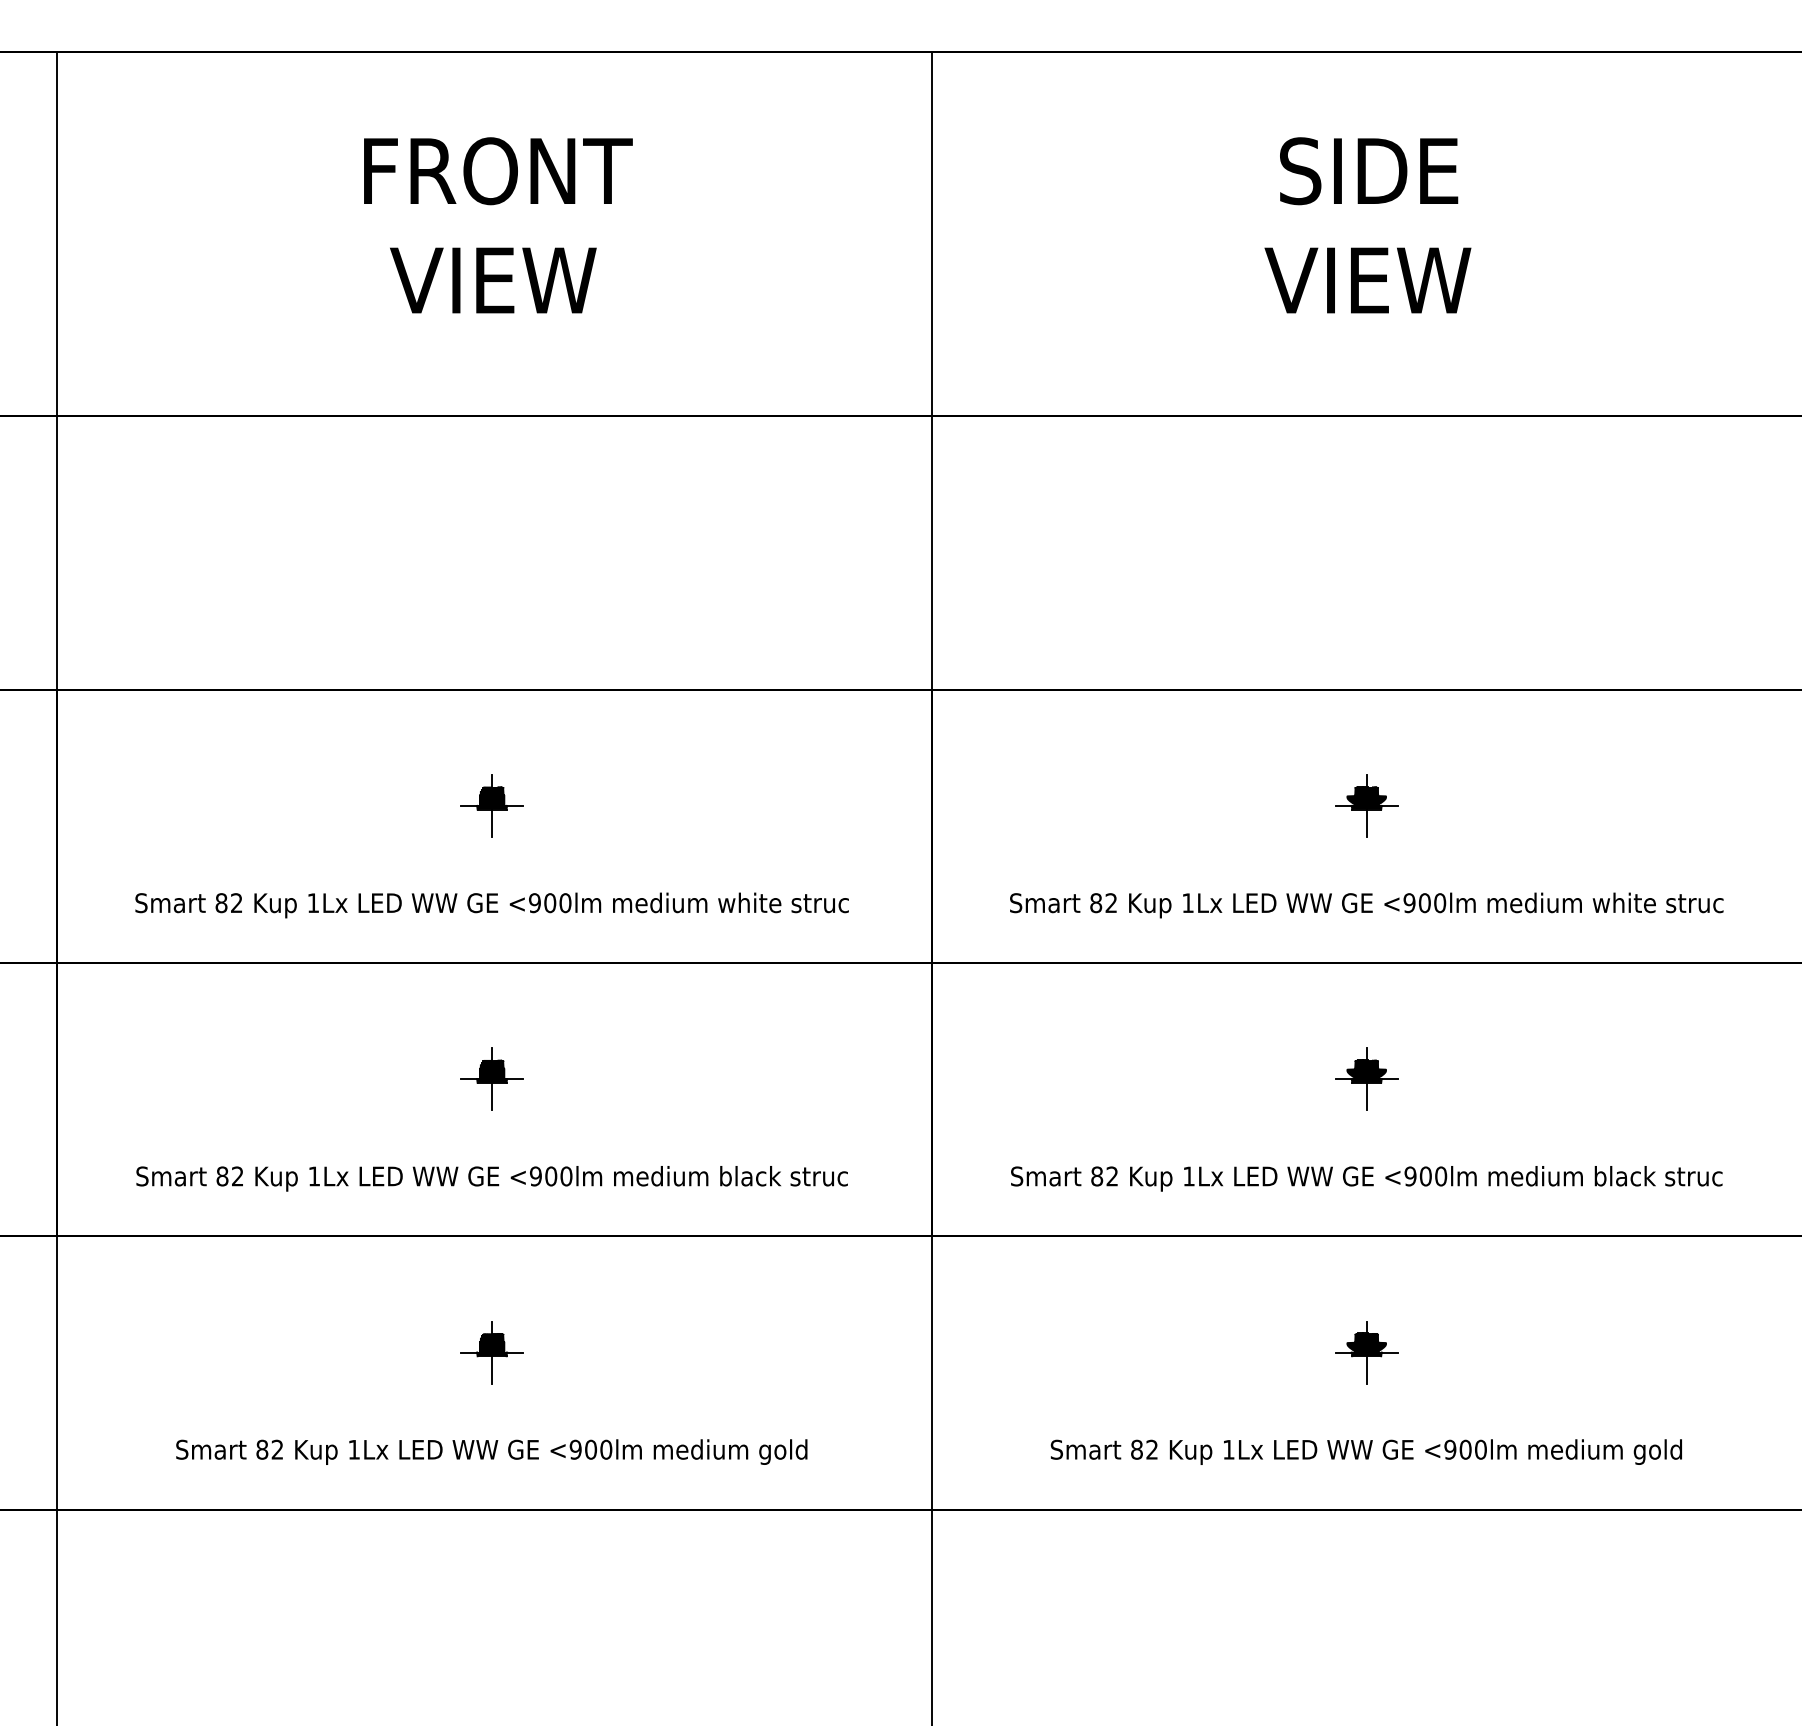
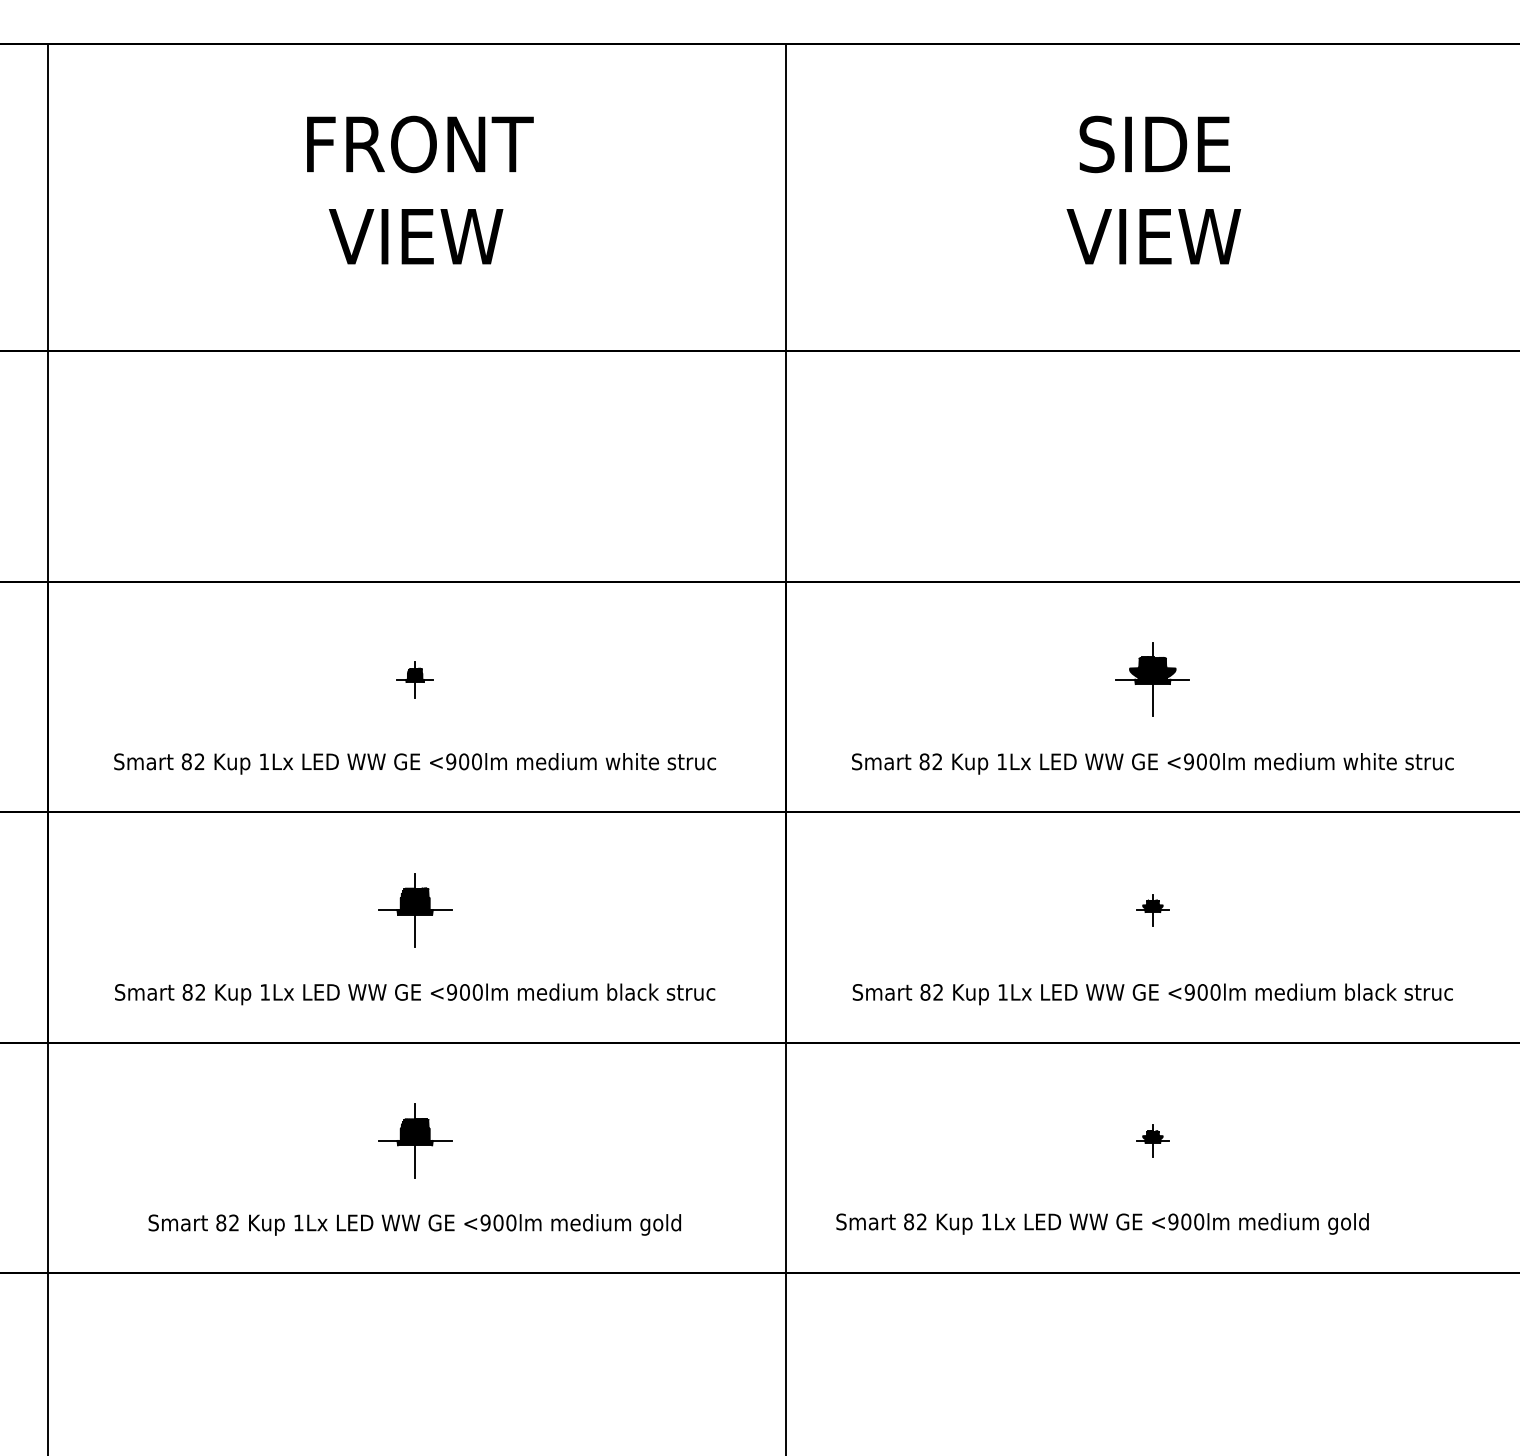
part: (491, 805) -> (414, 679), size x0.7
part: (1366, 805) -> (1152, 679), size x1.4
part: (1366, 1078) -> (1152, 909), size x0.6
part: (491, 1079) -> (414, 910), size x1.4
part: (491, 1352) -> (414, 1140), size x1.4
part: (1366, 1352) -> (1152, 1140), size x0.6
text: (1366, 1451) -> (1102, 1223), moved

